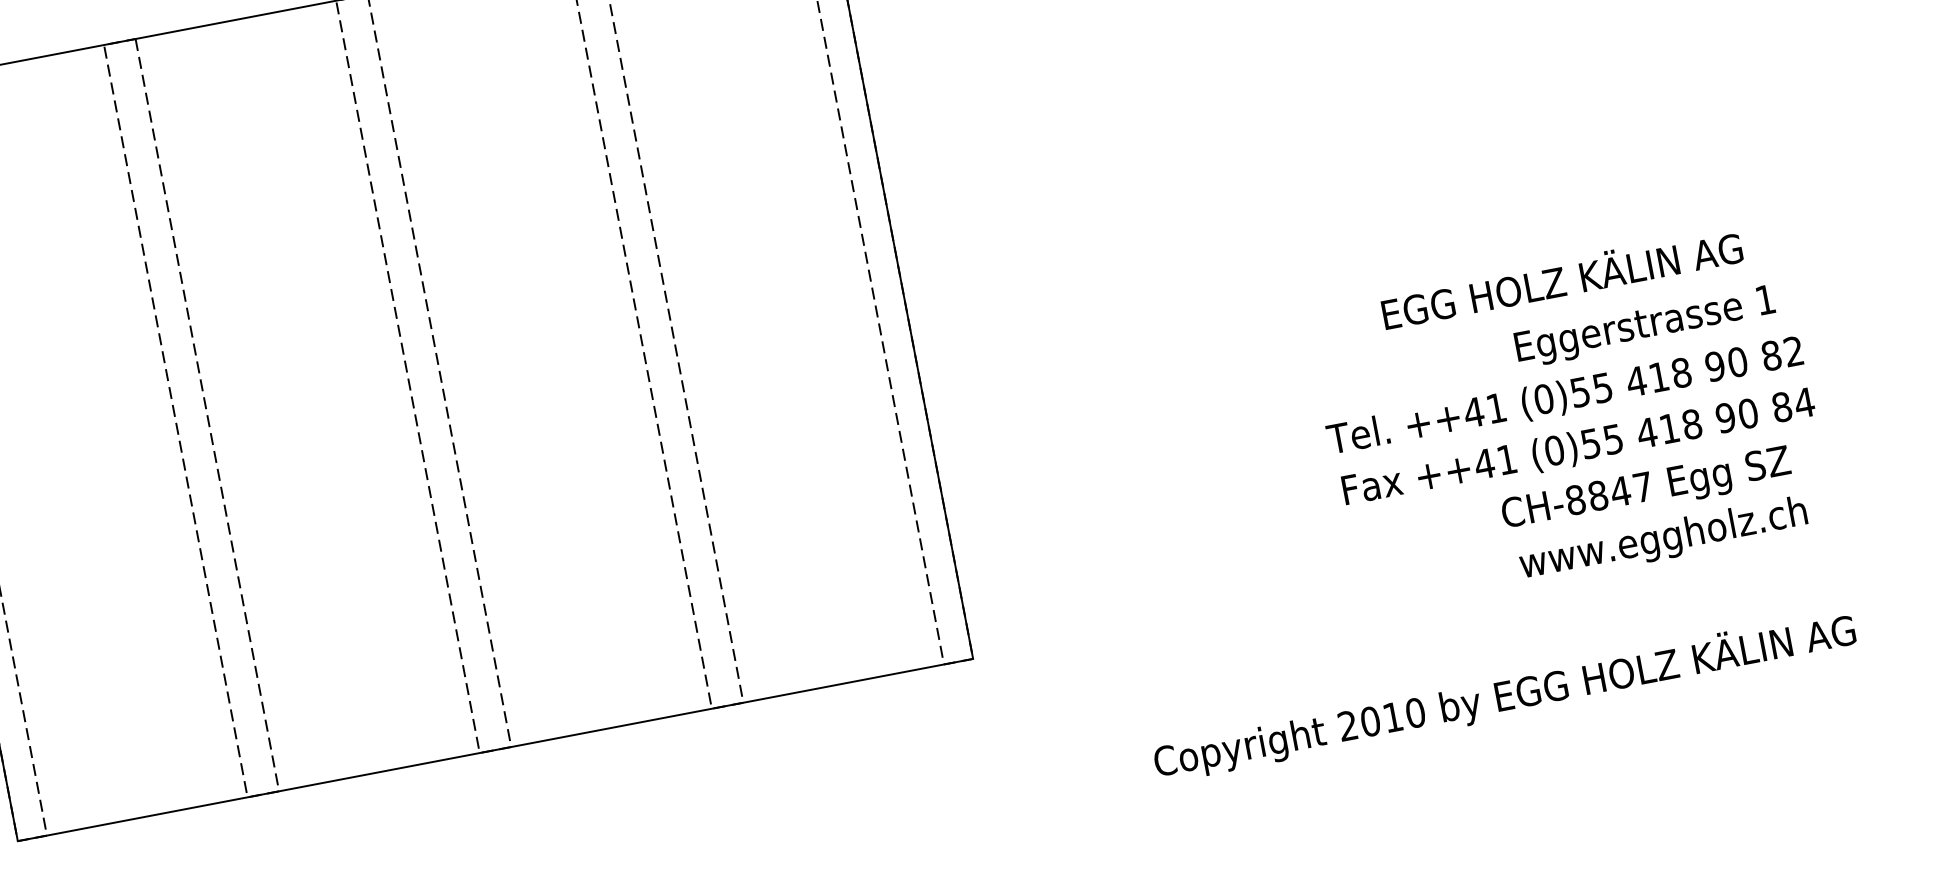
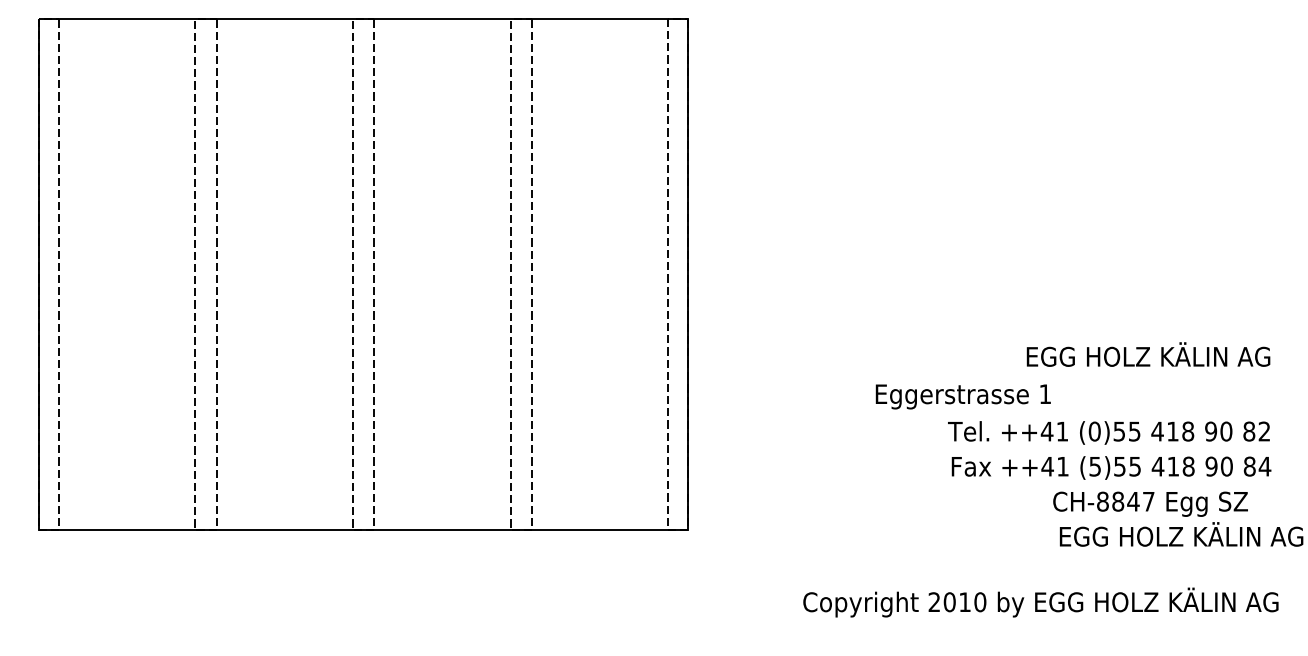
text: (1561, 278) -> (1148, 354), moved
text: (1644, 326) -> (962, 396), moved
text: (1554, 450) -> (1095, 466), (0)55 -> (5)55
text: (1699, 529) -> (1180, 536), www.eggholz.ch -> EGG HOLZ KÄLIN AG
text: (1504, 696) -> (1040, 602), moved

